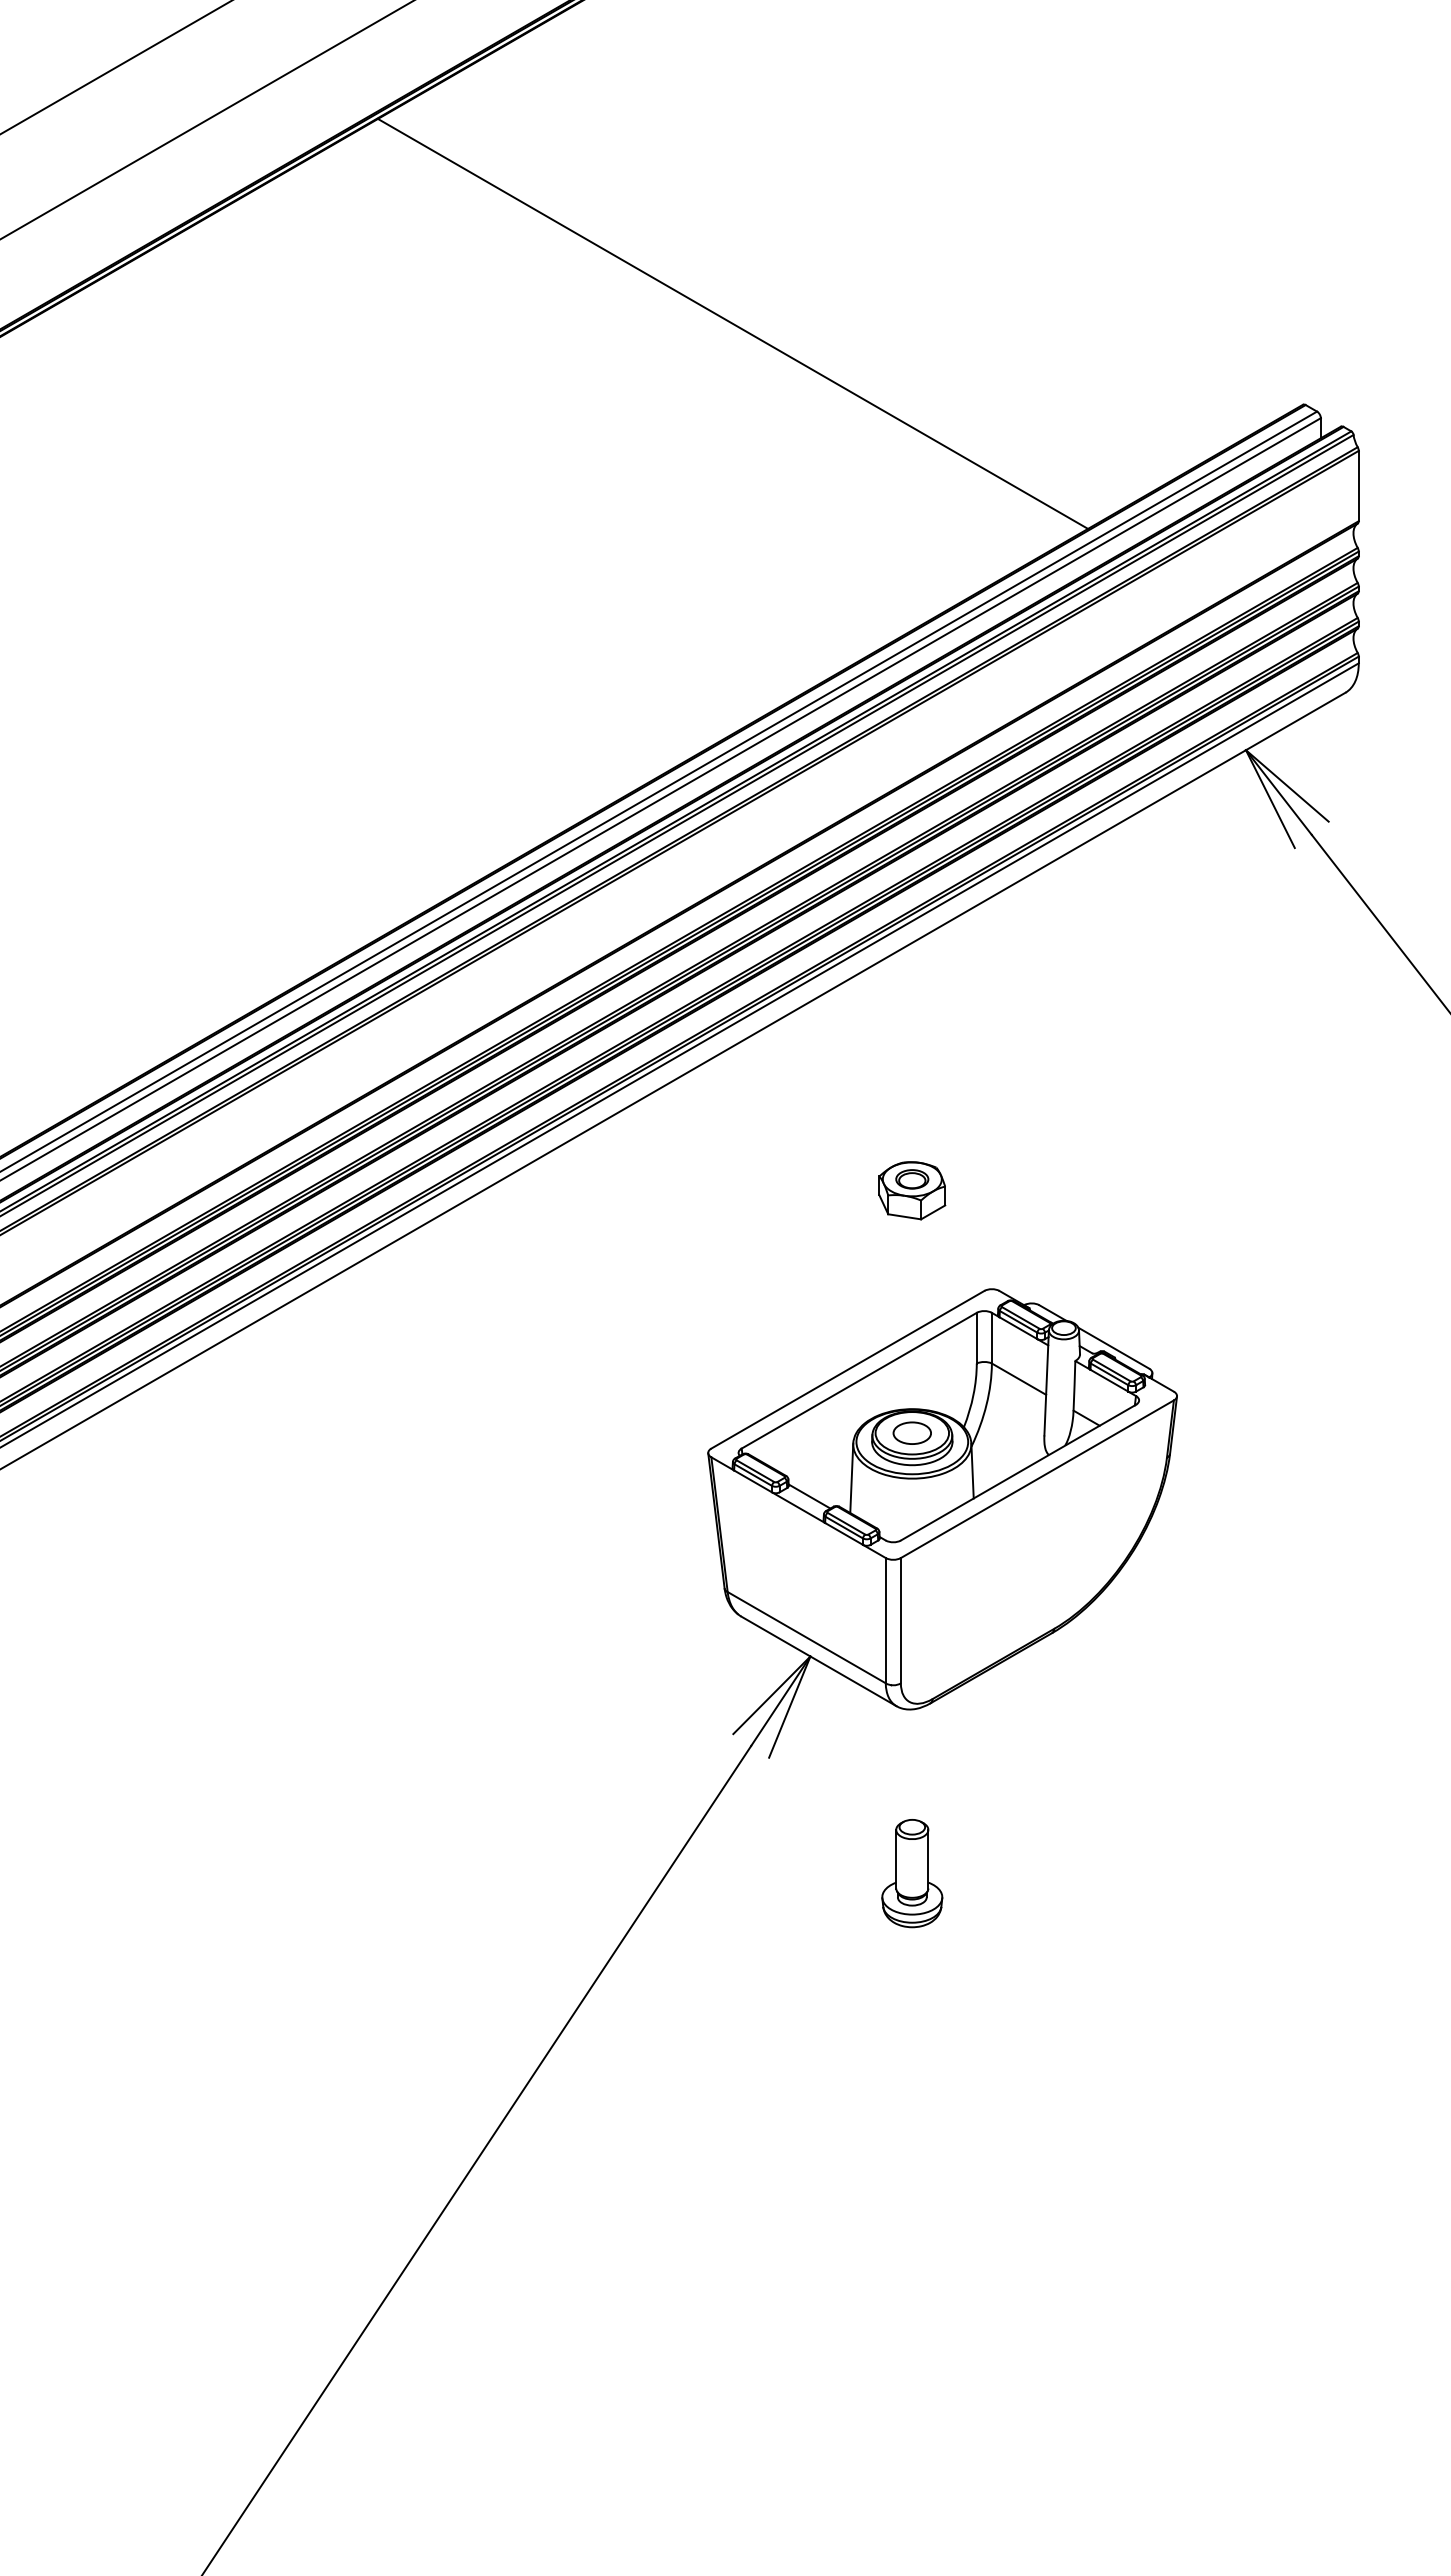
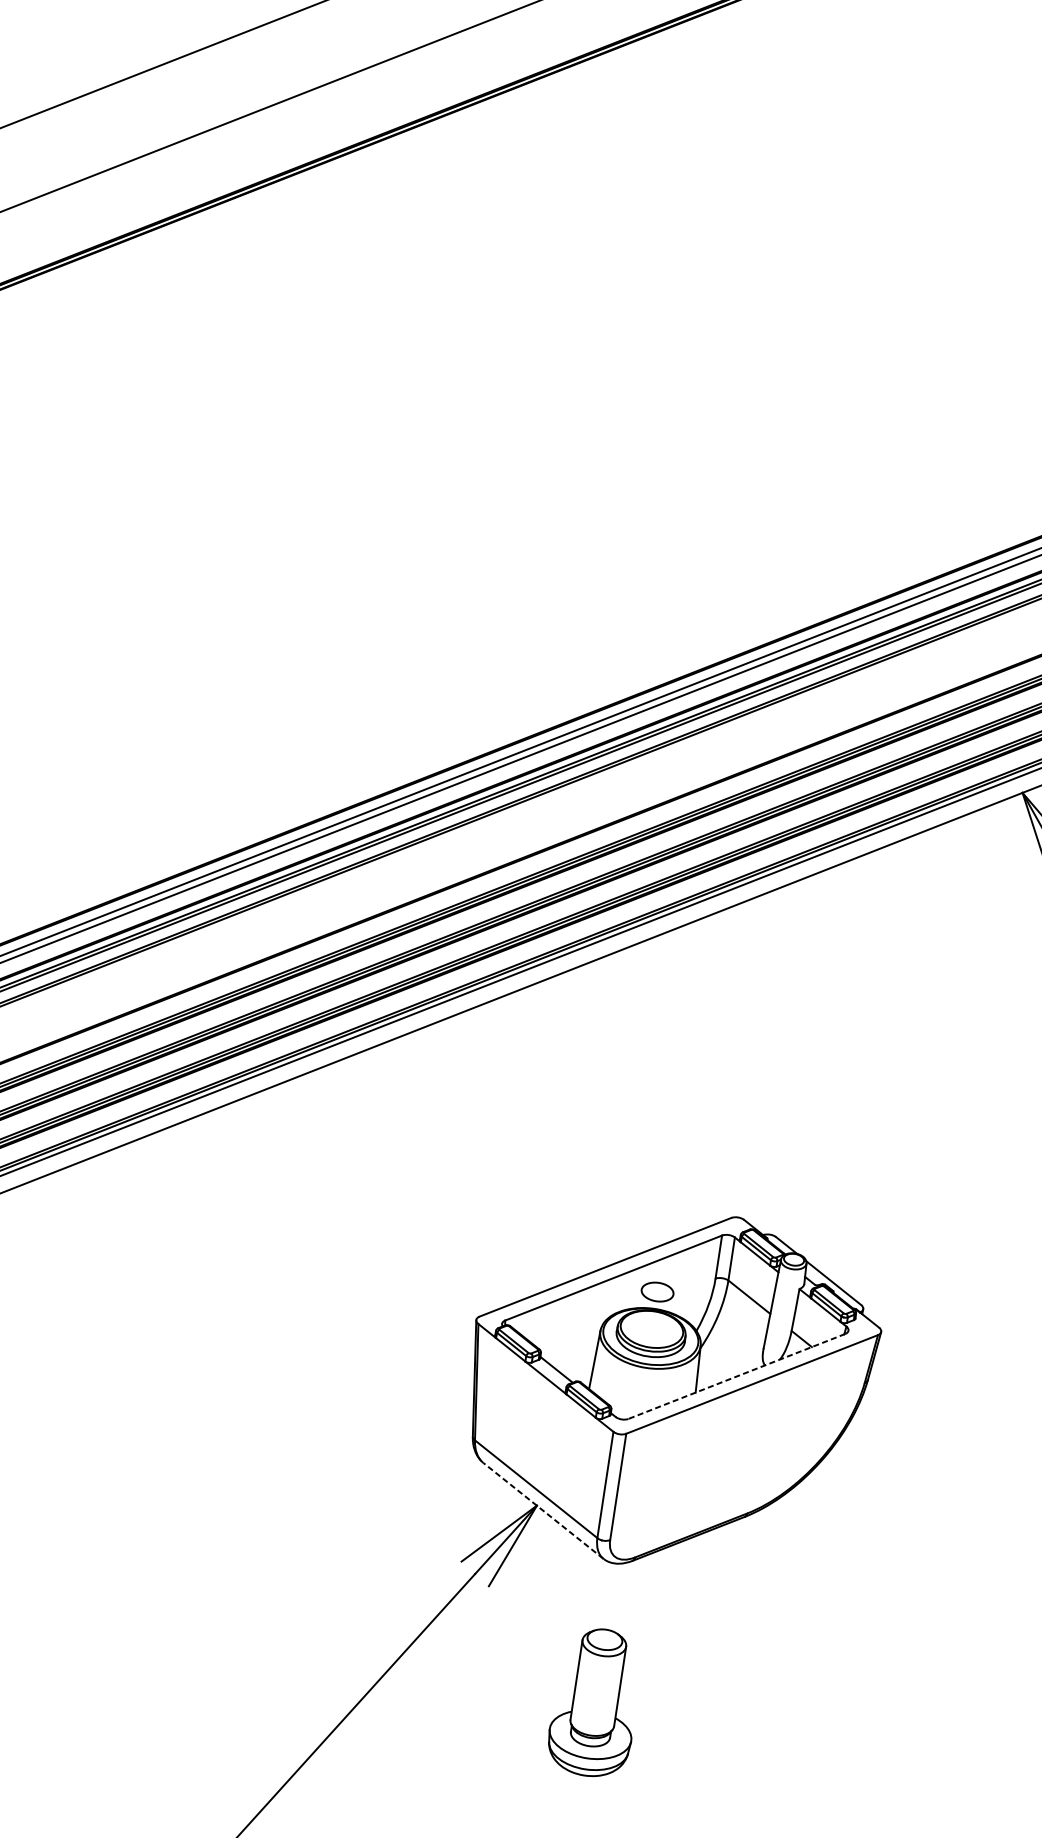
line: (732, 323) -> (641, 365), removed
part: (912, 1190) -> (683, 1123), removed
part: (911, 1432) -> (657, 1291), moved
line: (1018, 1472) -> (736, 1376), solid -> dashed
line: (818, 1661) -> (543, 1510), solid -> dashed
part: (912, 1873) -> (595, 1702), size x1.6

